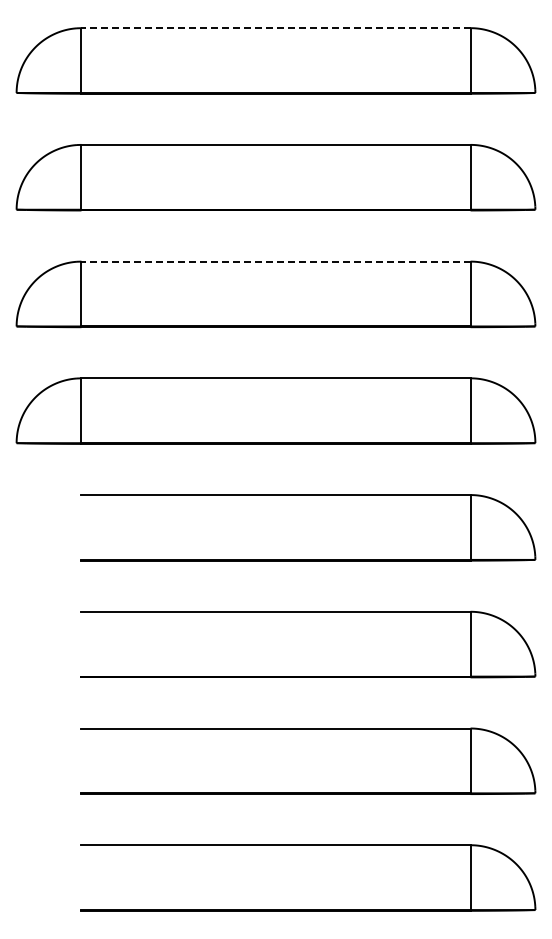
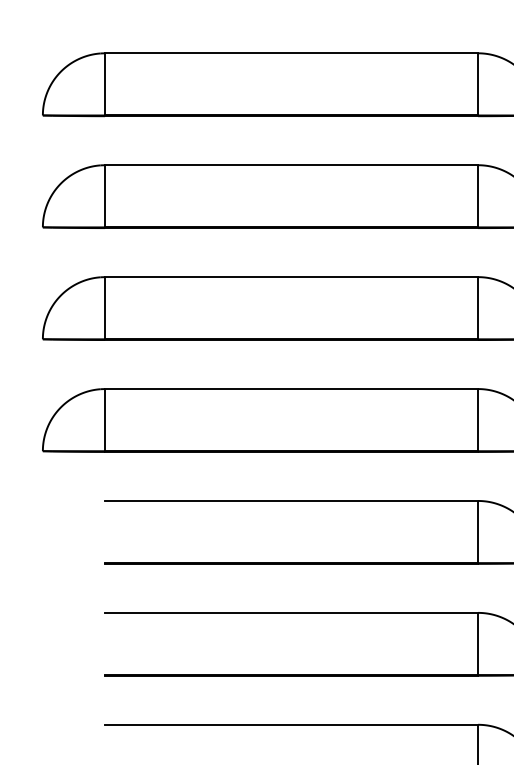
line: (276, 28) -> (292, 53), dashed -> solid
line: (276, 261) -> (292, 277), dashed -> solid

